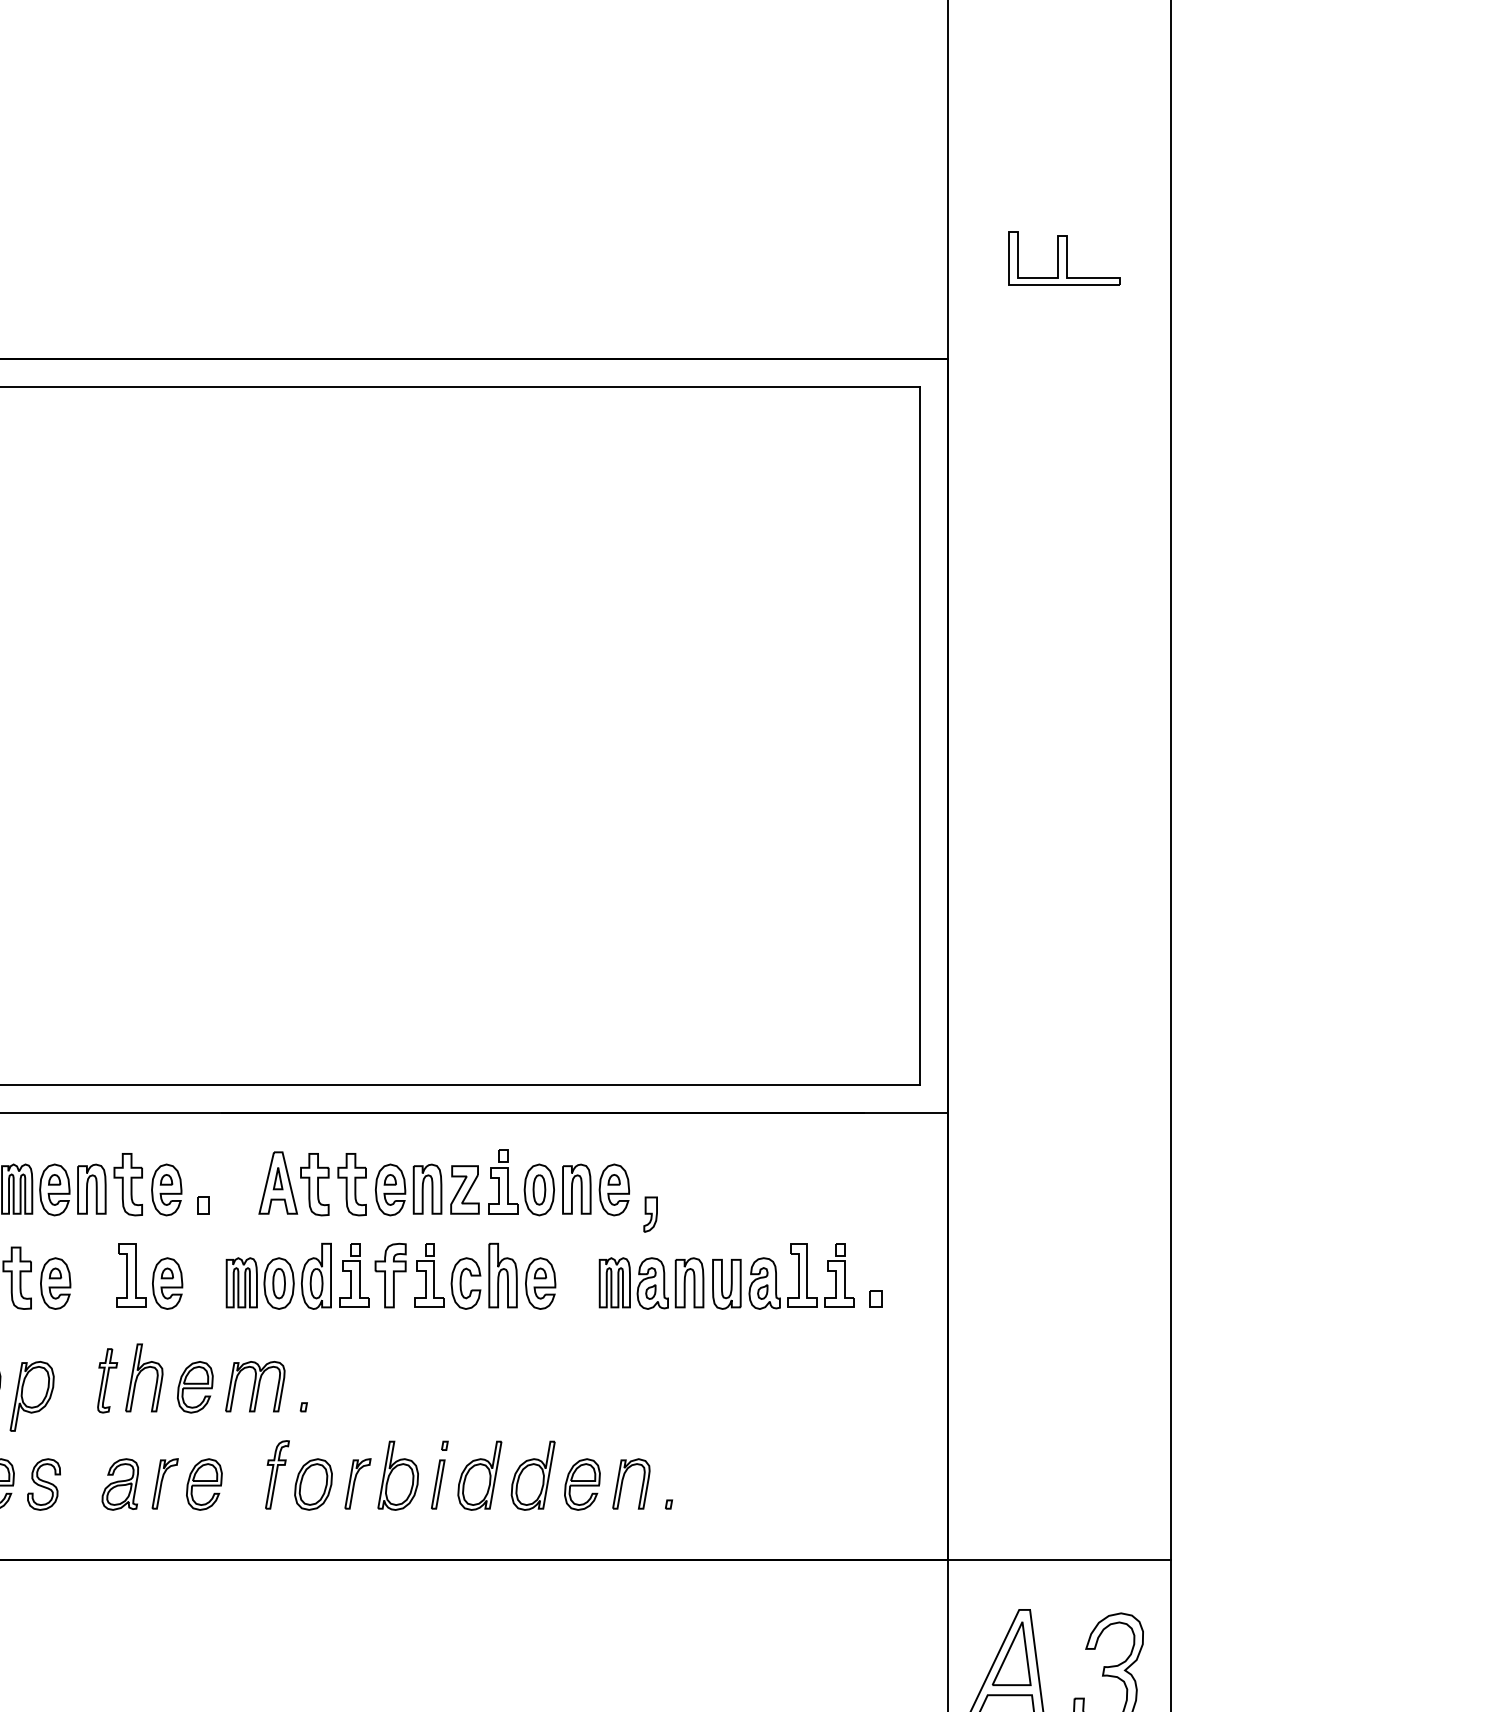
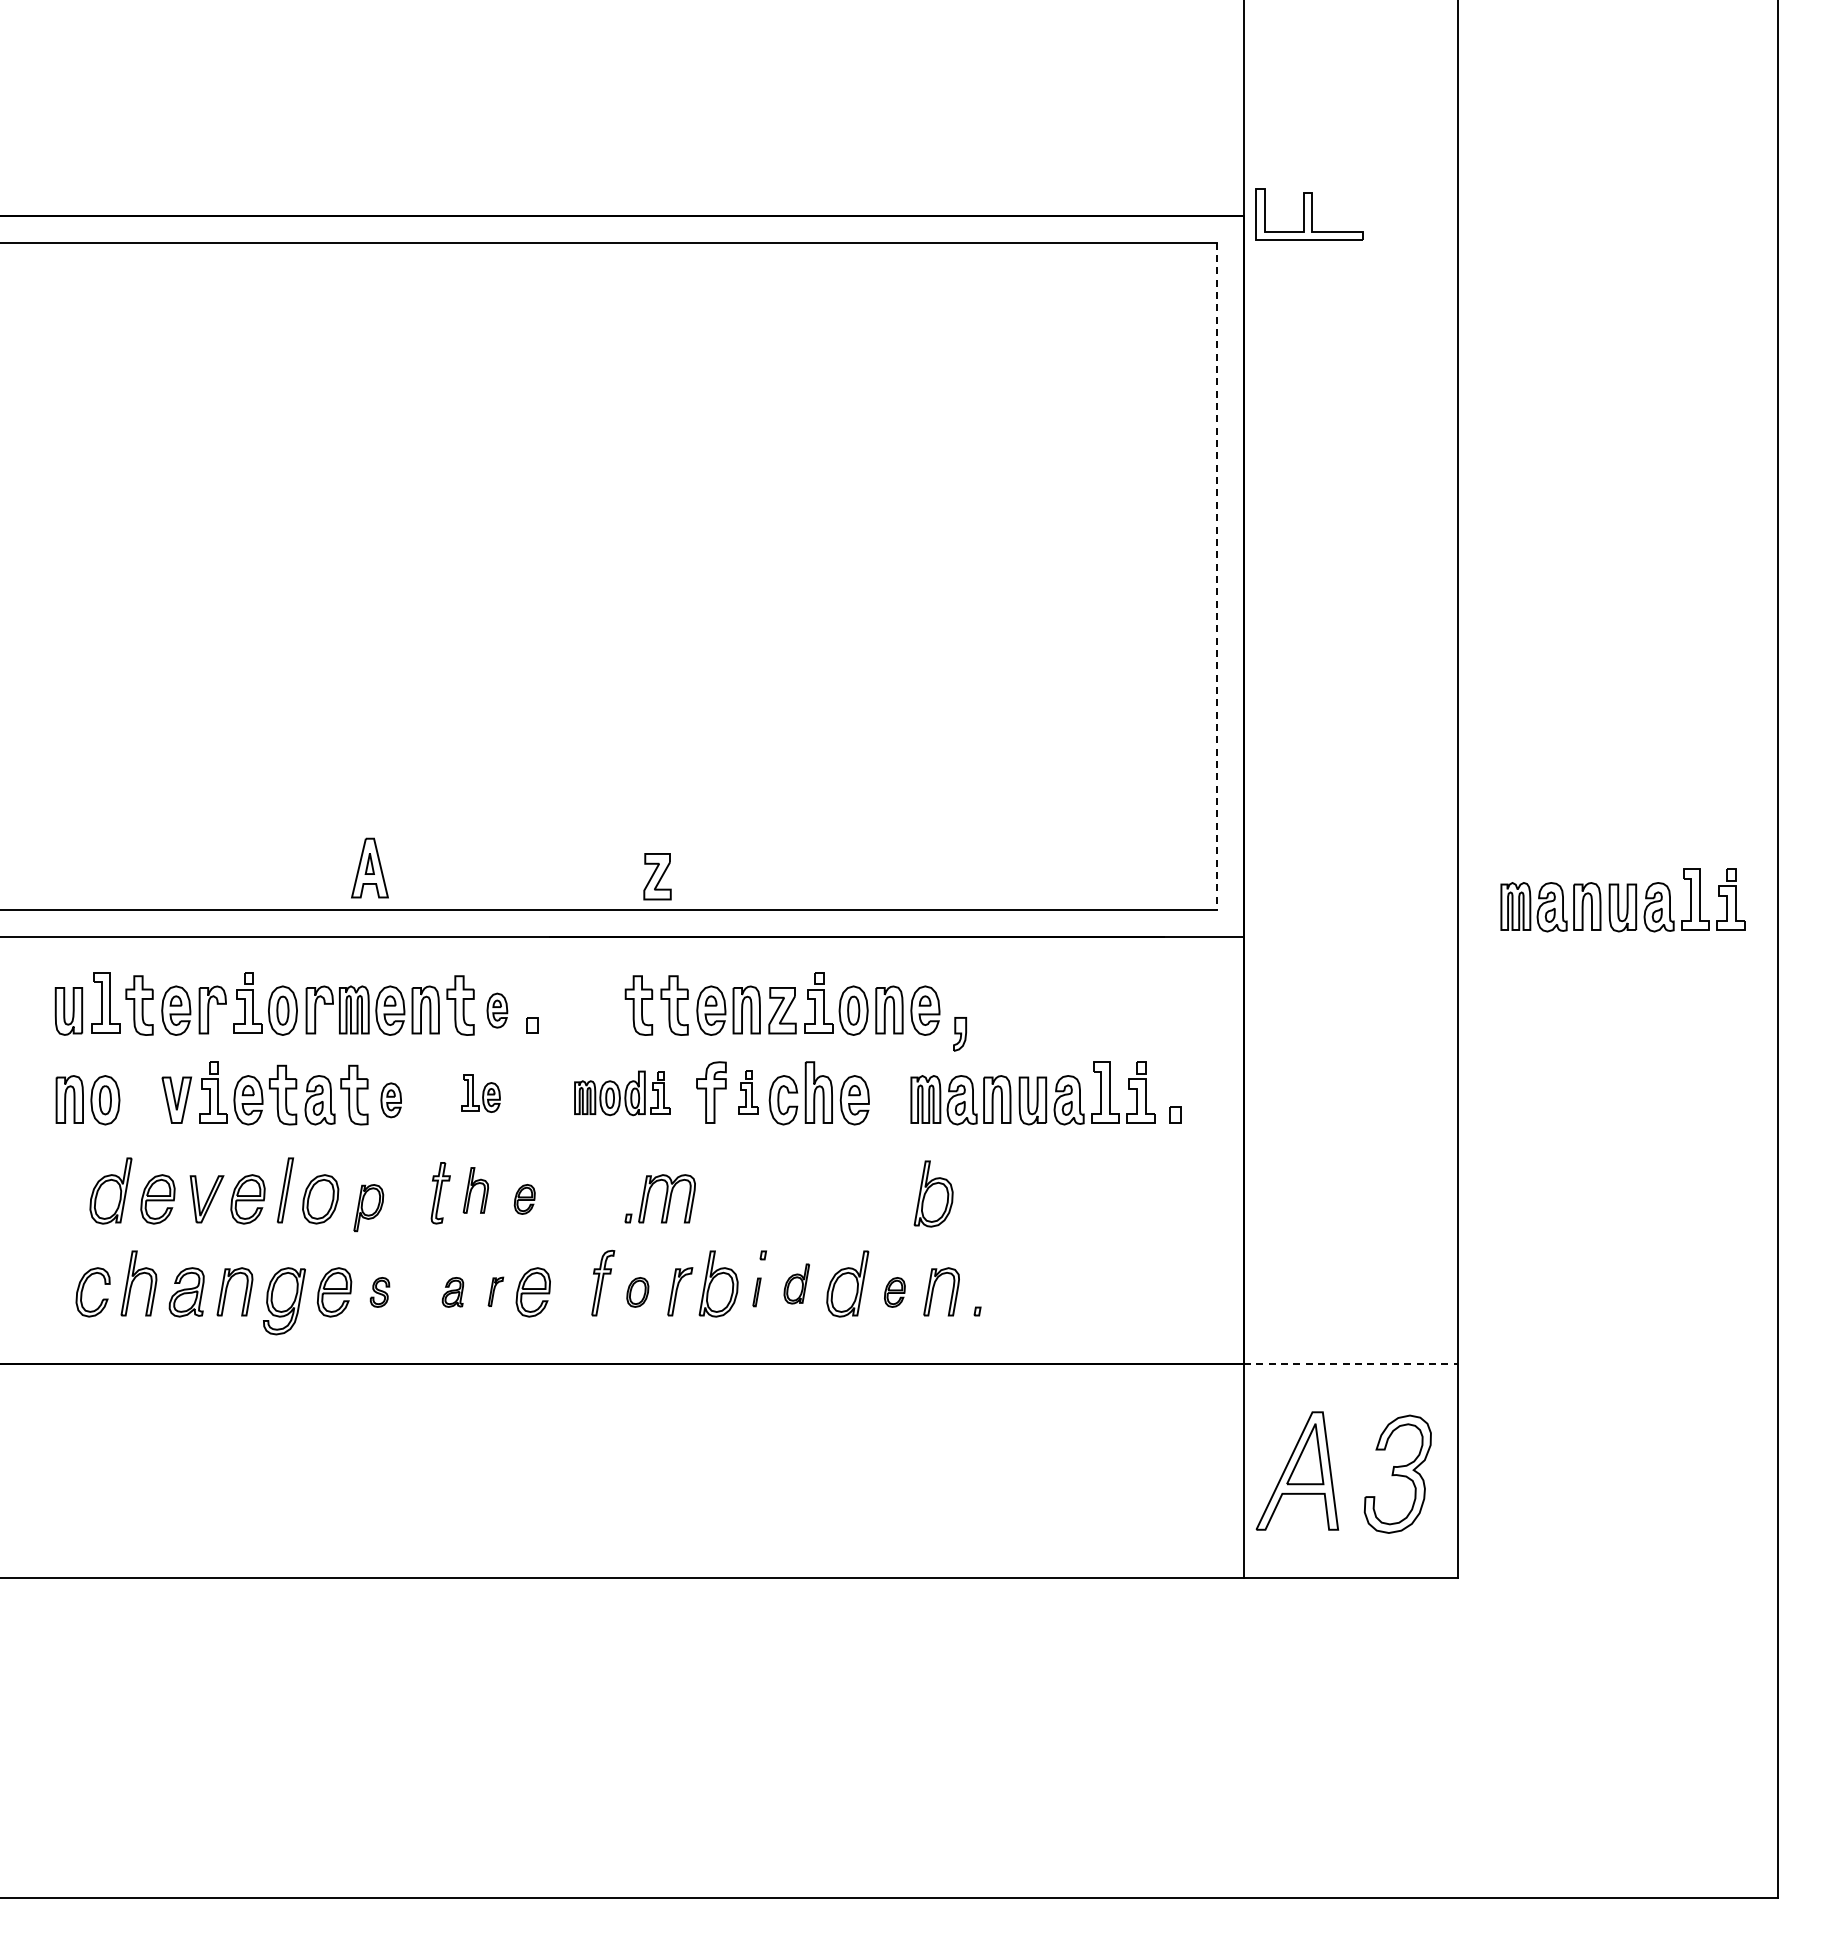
part: (1064, 258) -> (1309, 214), moved
line: (919, 735) -> (1217, 576), solid -> dashed
part: (334, 1049) -> (657, 876), added
part: (1343, 1074) -> (1622, 900), added
part: (277, 1182) -> (369, 867), moved
part: (166, 1189) -> (497, 1010), size x0.7
part: (429, 1275) -> (748, 1092), size x0.7
part: (150, 1276) -> (481, 1093), size x0.6
part: (297, 1276) -> (622, 1093), size x0.7
part: (56, 1283) -> (391, 1100), size x0.7
part: (143, 1377) -> (475, 1190), size x0.7
part: (622, 1381) -> (933, 1193), added
part: (254, 1386) -> (666, 1198), moved
part: (195, 1387) -> (524, 1199), size x0.6
part: (32, 1395) -> (368, 1207), size x0.7
part: (479, 1475) -> (796, 1283), size x0.6
part: (164, 1483) -> (495, 1291), size x0.6
part: (43, 1484) -> (379, 1292), size x0.6
part: (119, 1484) -> (452, 1292), size x0.6
part: (313, 1484) -> (637, 1292), size x0.6
part: (437, 1484) -> (756, 1292), size x0.6
part: (582, 1484) -> (894, 1292), size x0.6
line: (1058, 1559) -> (1350, 1364), solid -> dashed

